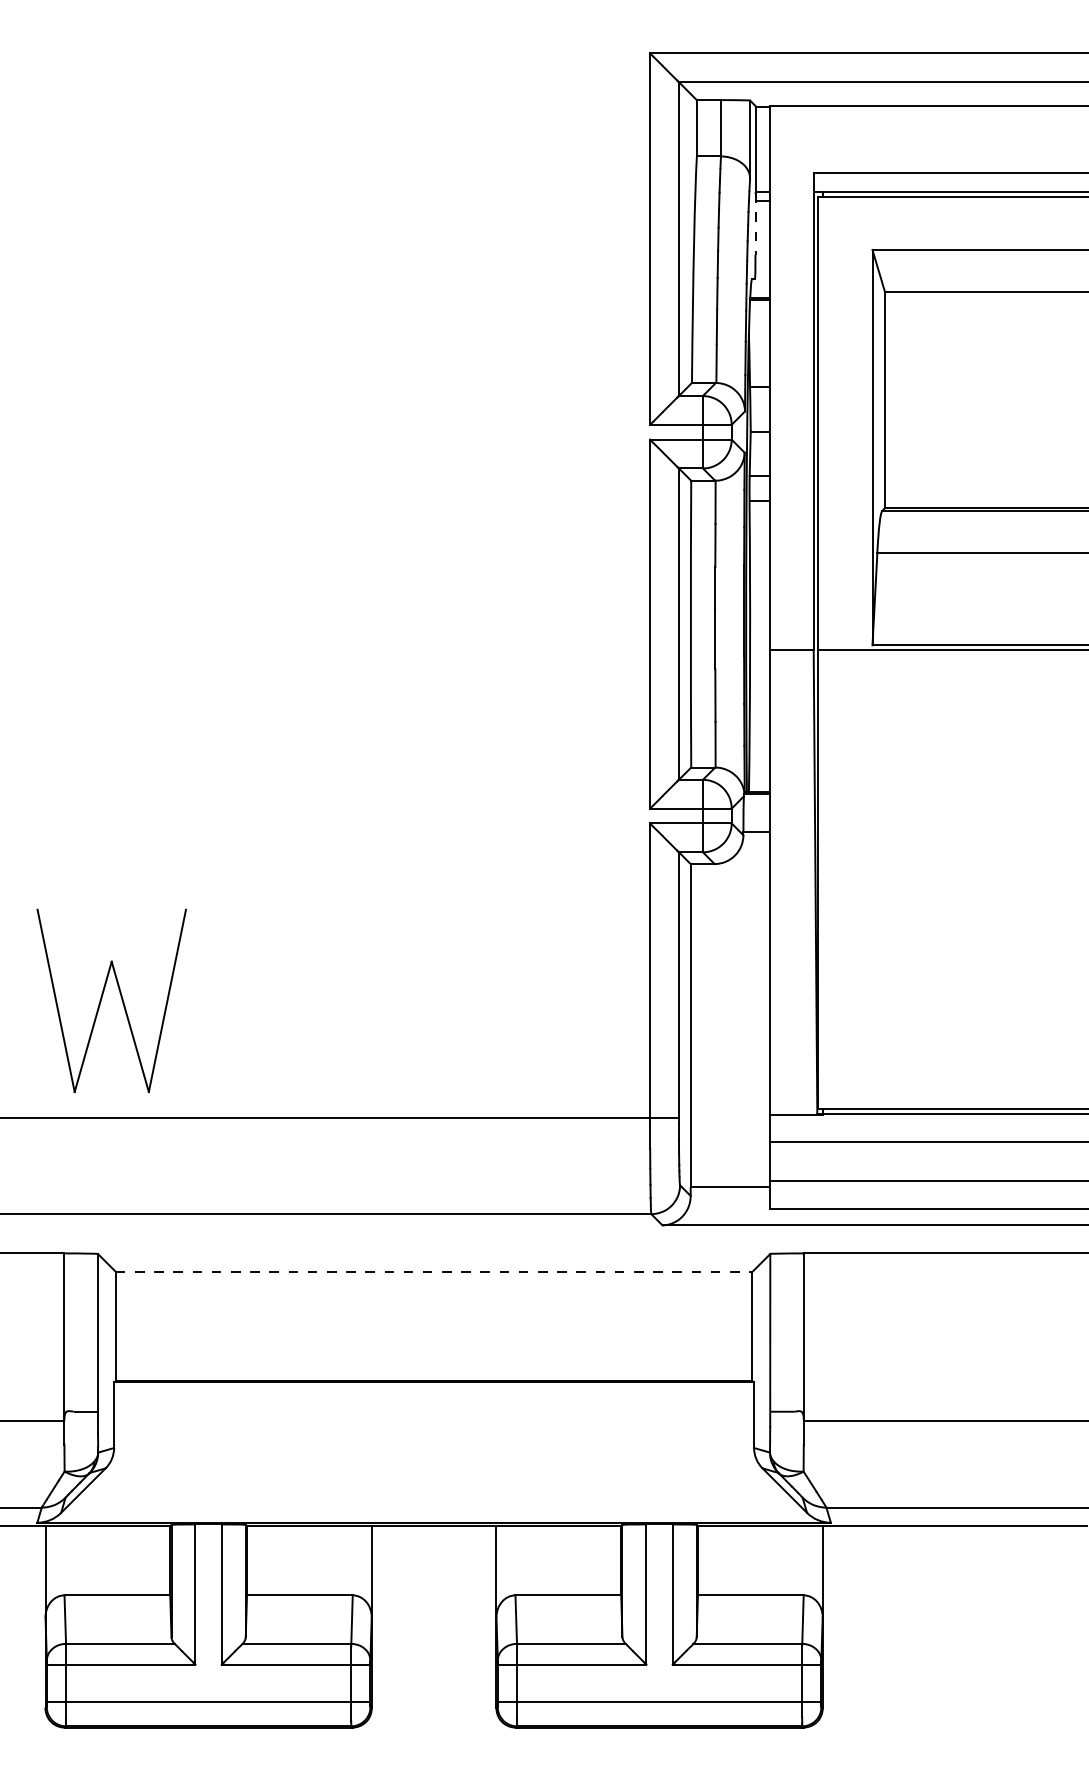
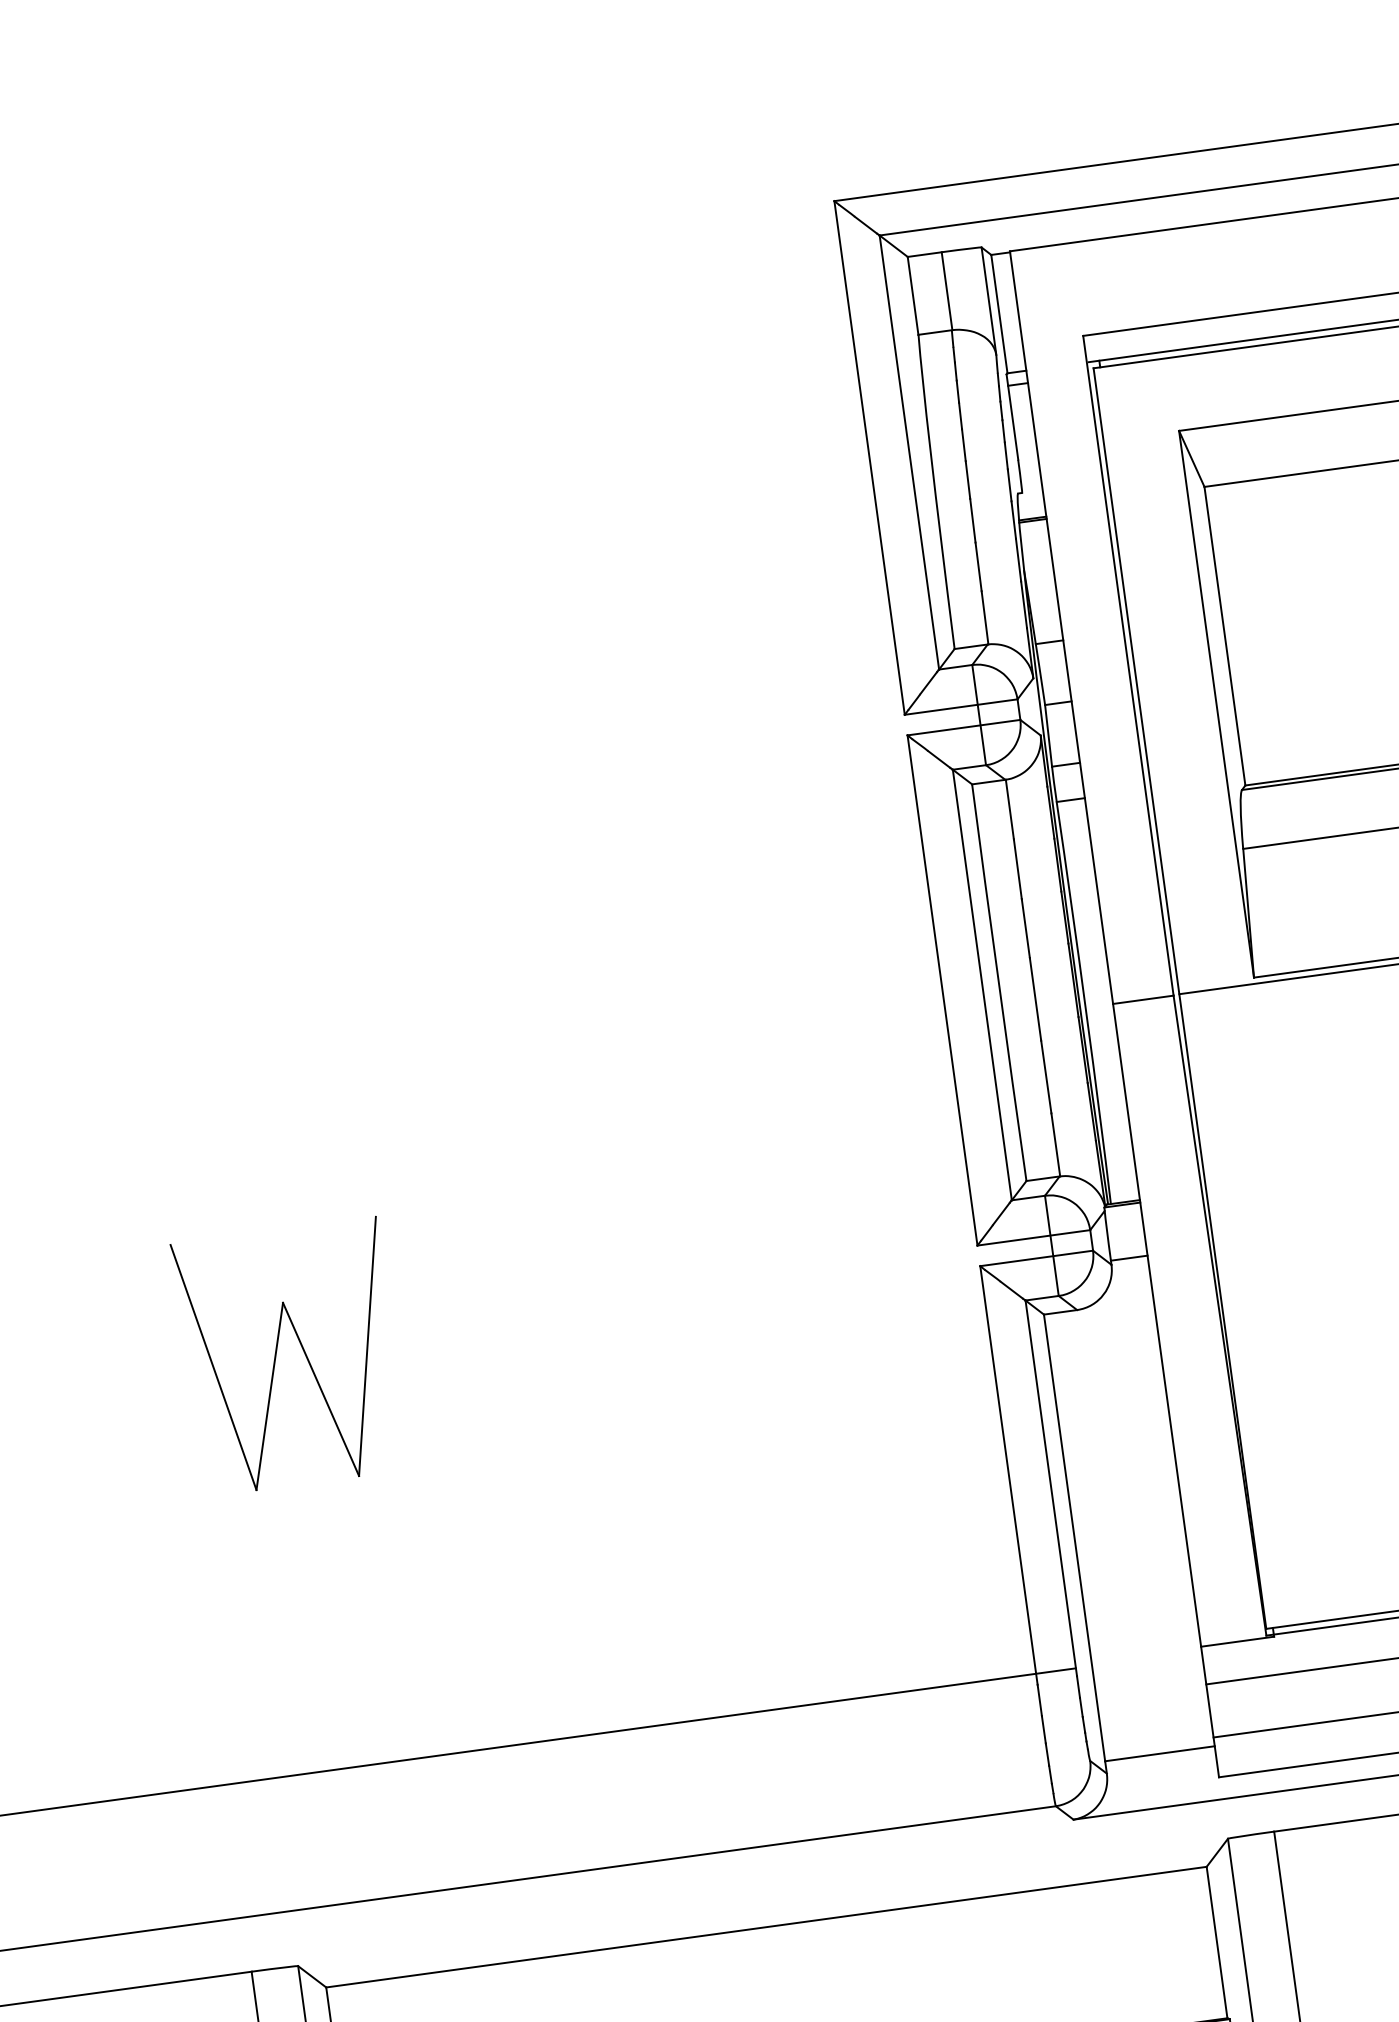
line: (755, 224) -> (1012, 417), dashed -> solid
part: (102, 998) -> (277, 1355), moved
line: (434, 1271) -> (766, 1926), dashed -> solid

